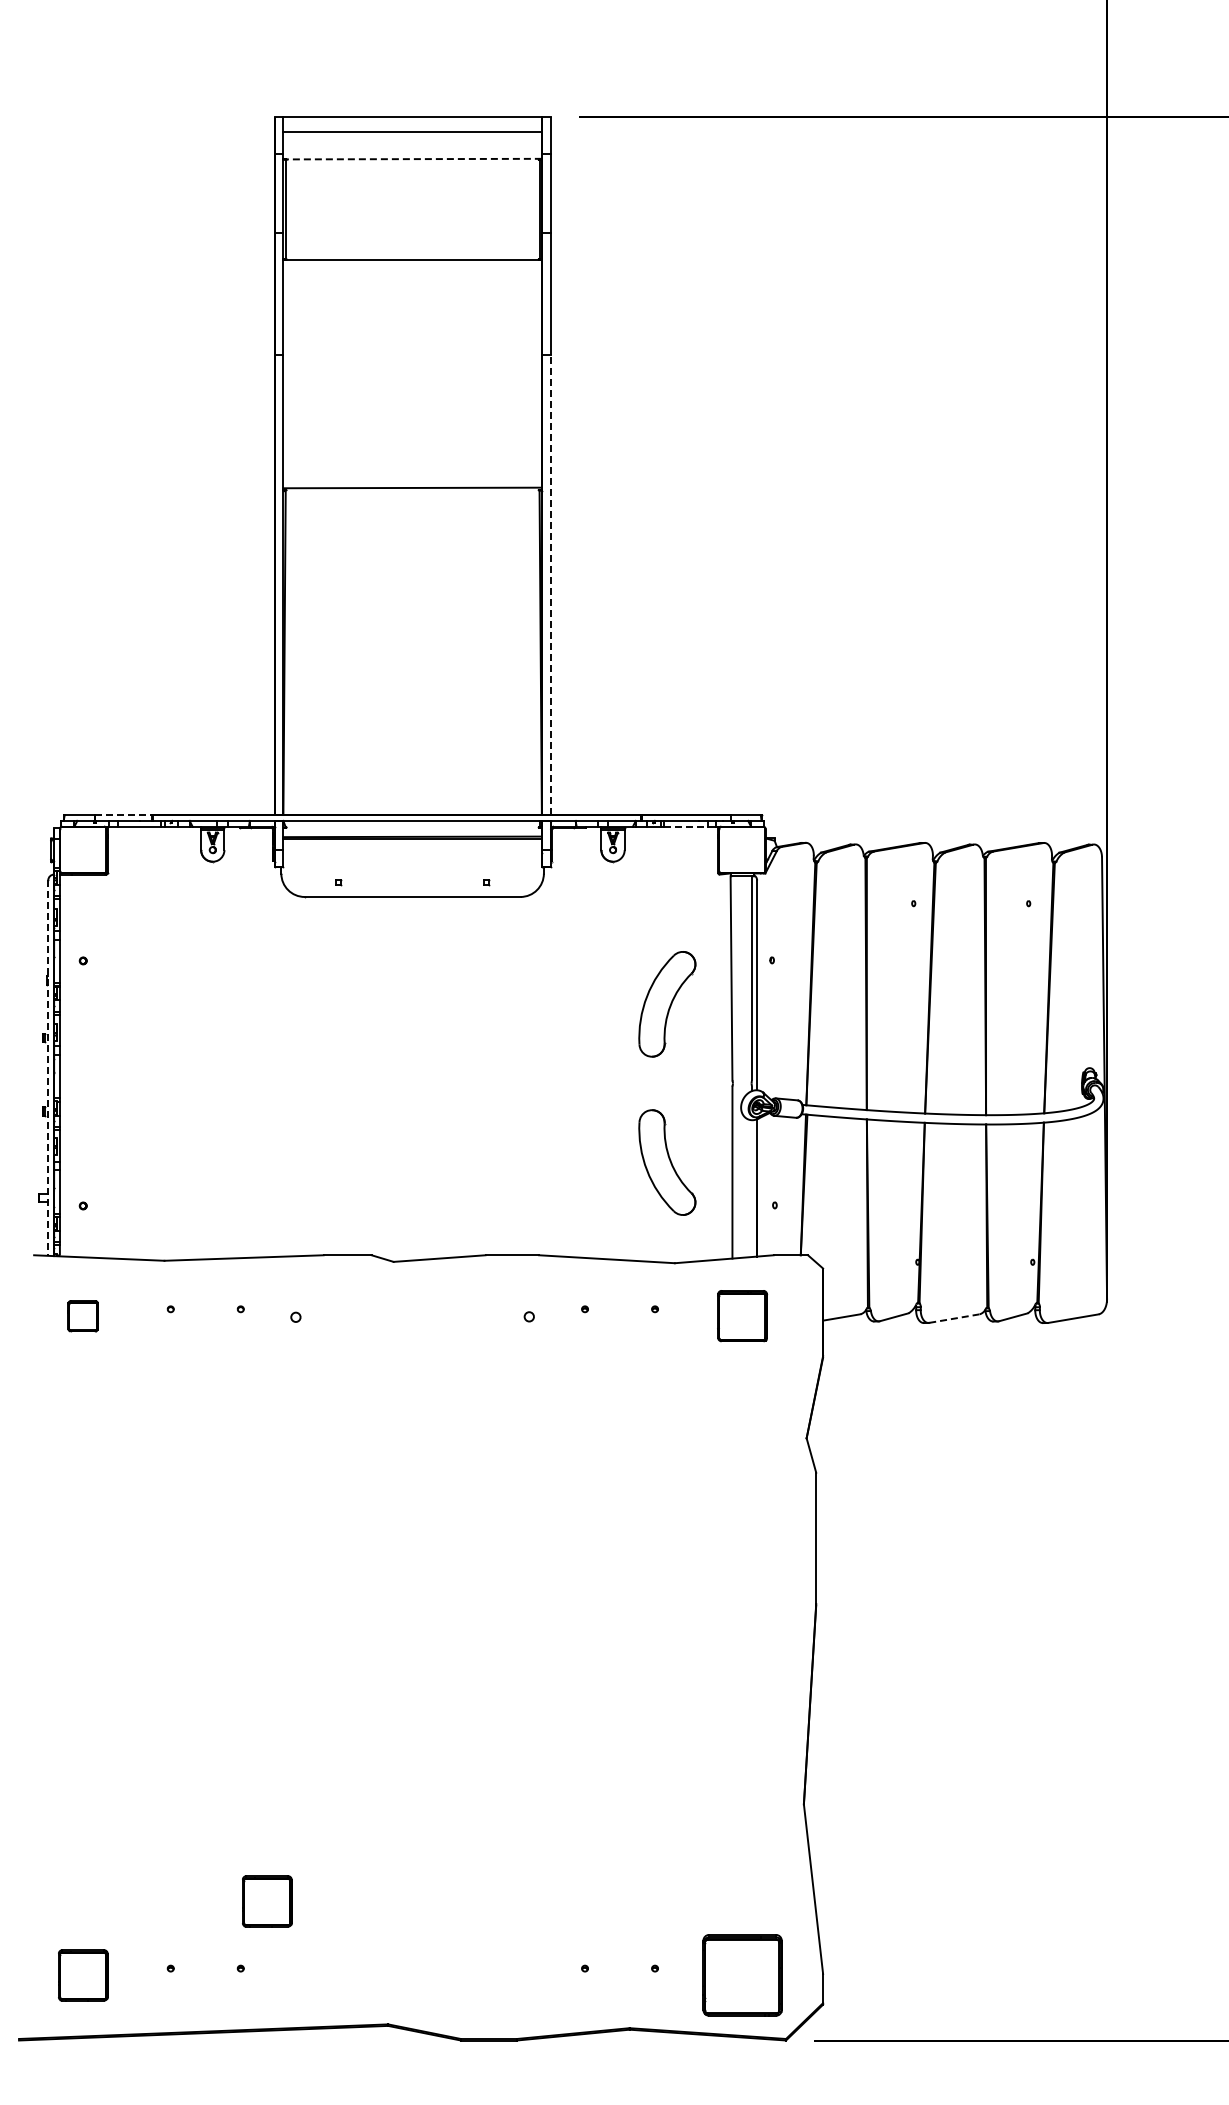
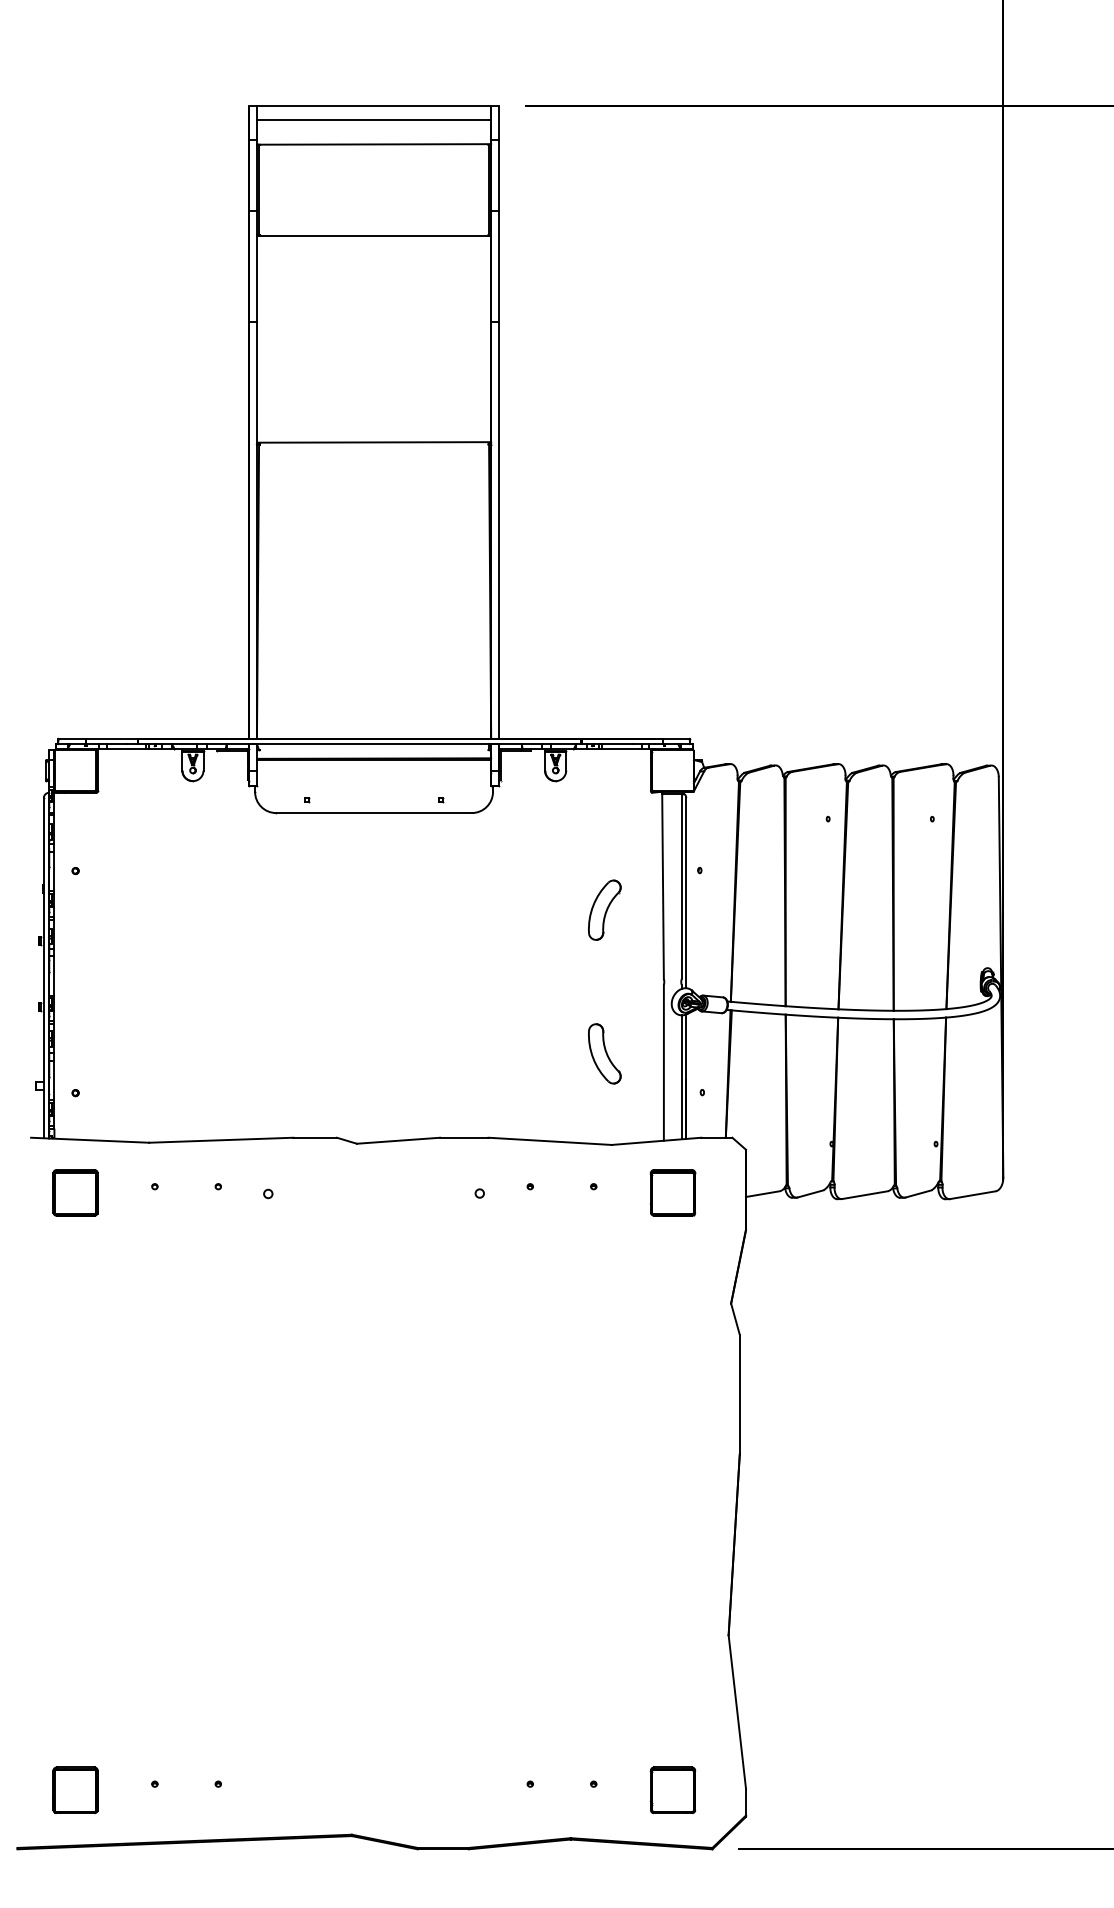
line: (412, 159) -> (373, 144), dashed -> solid
line: (550, 584) -> (499, 529), dashed -> solid
line: (124, 815) -> (112, 739), dashed -> solid
line: (686, 826) -> (622, 749), dashed -> solid
part: (666, 1003) -> (604, 909), size x0.62
line: (48, 1068) -> (44, 968), dashed -> solid
part: (666, 1162) -> (604, 1053), size x0.62
line: (752, 1188) -> (682, 1077), added
part: (82, 1316) -> (74, 1193), size x1.67
line: (954, 1318) -> (865, 1195), dashed -> solid
part: (267, 1901) -> (242, 1723), removed
part: (742, 1975) -> (672, 1790), size x0.62

